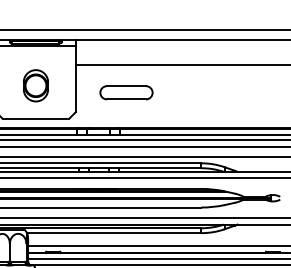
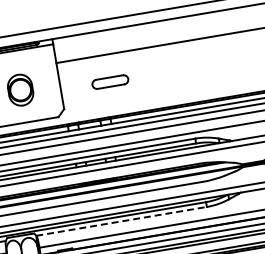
part: (126, 92) -> (110, 81), size x0.7
line: (114, 233) -> (121, 221), solid -> dashed

